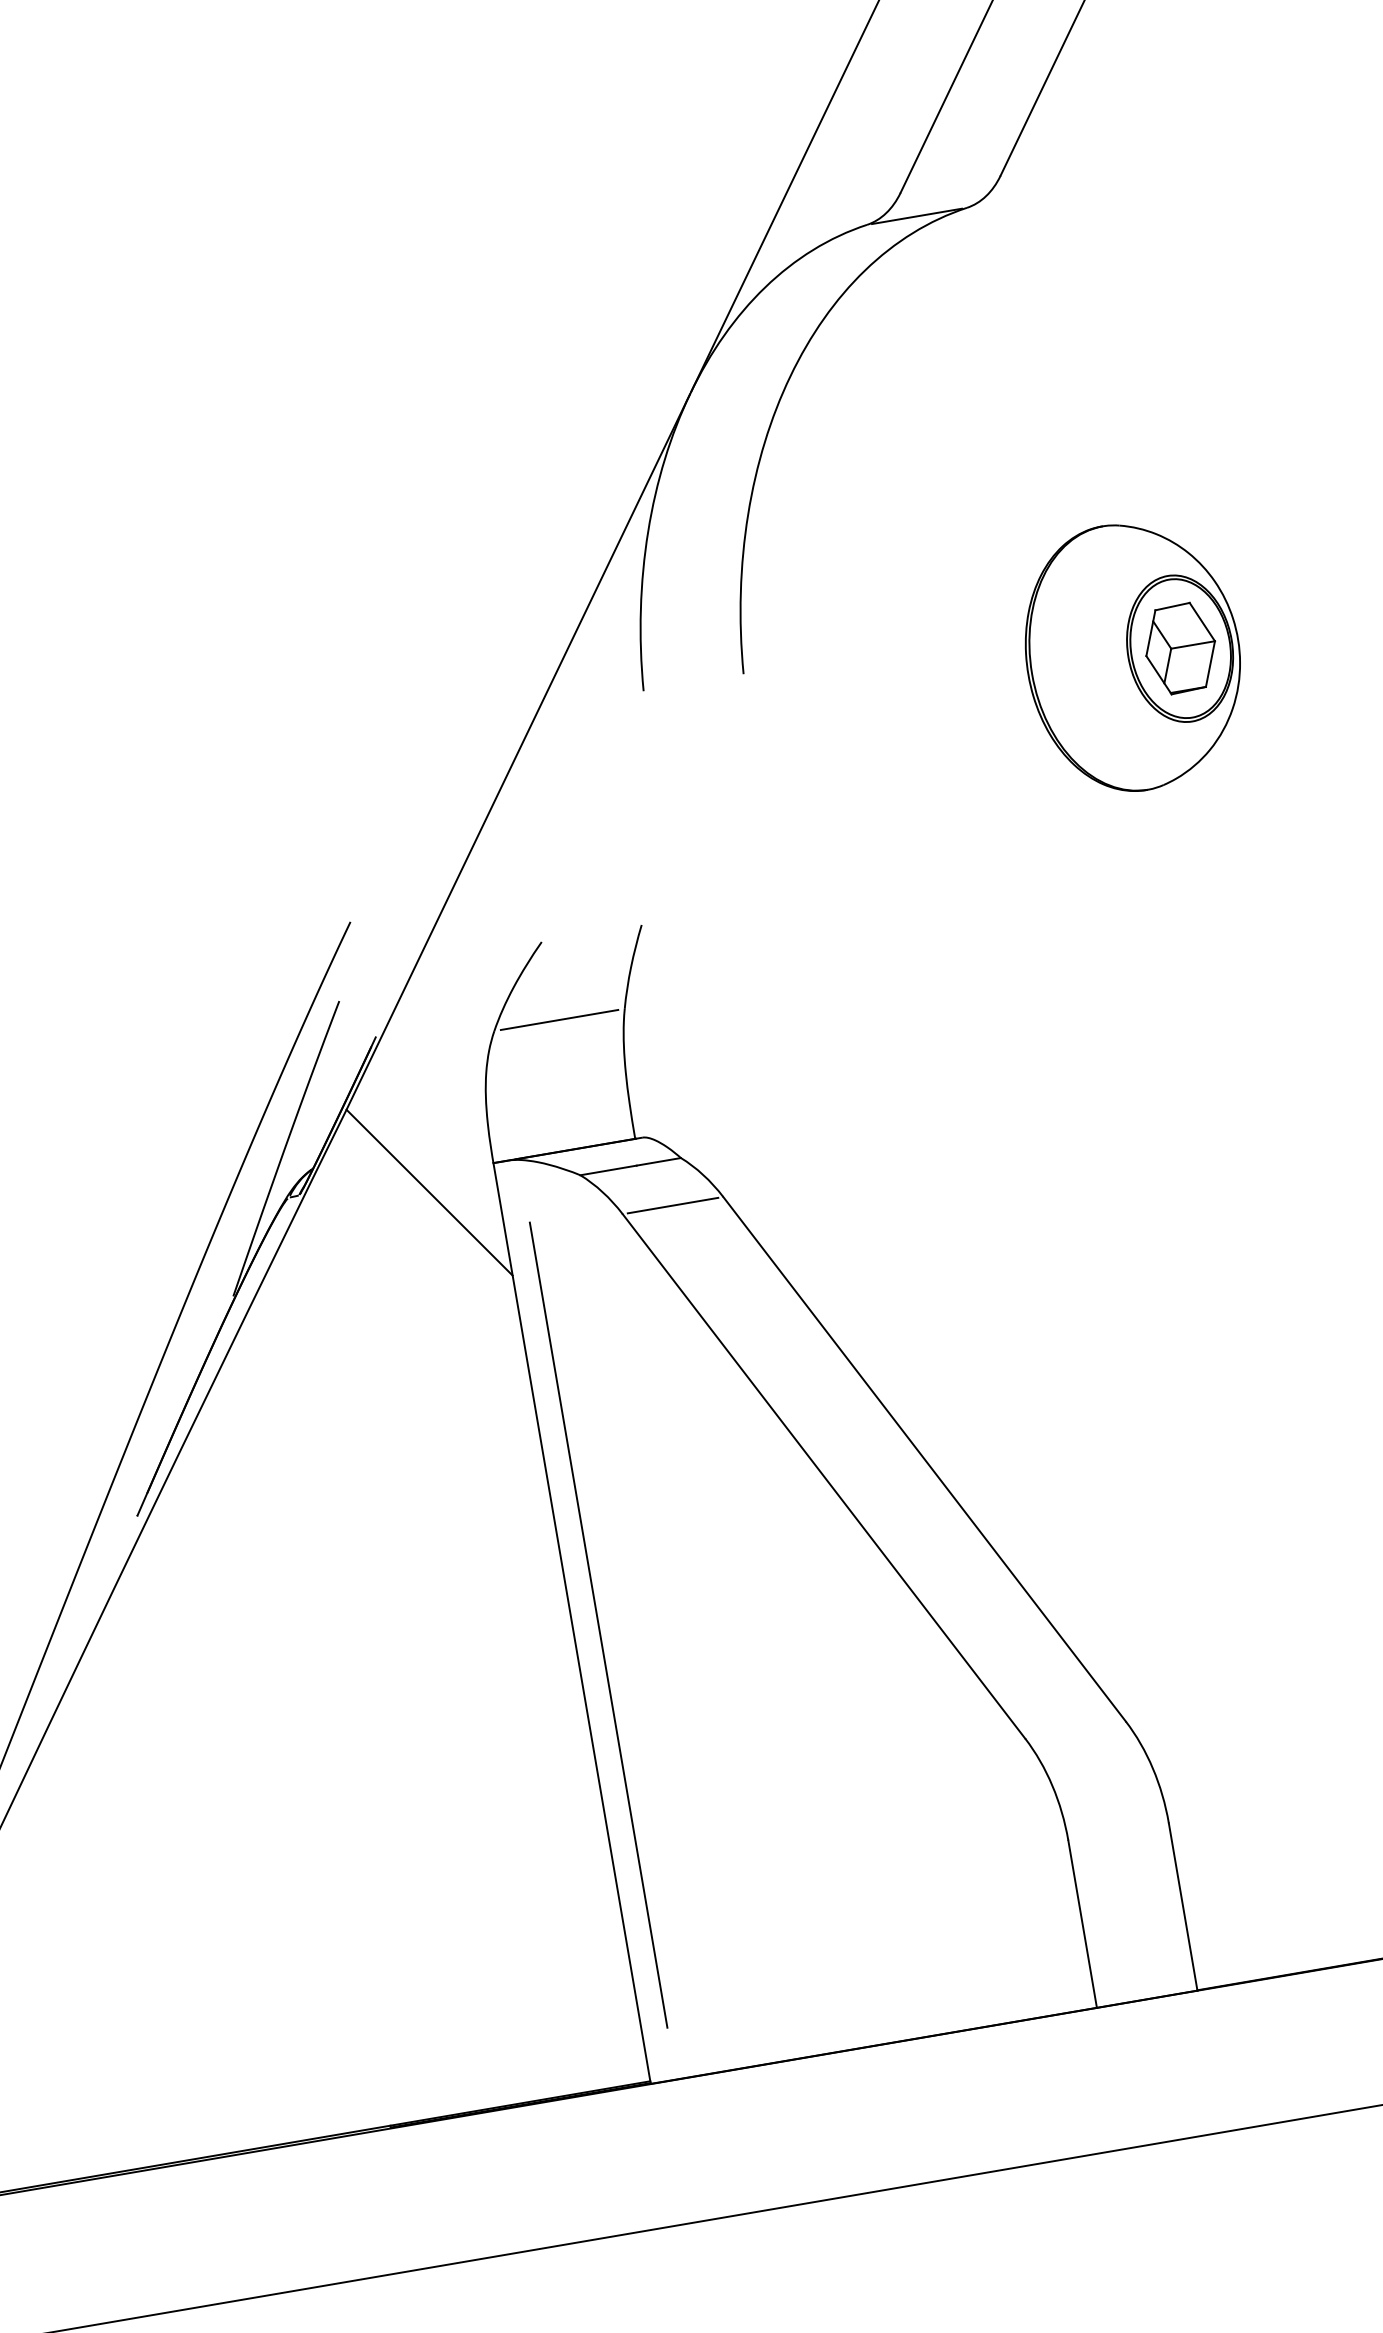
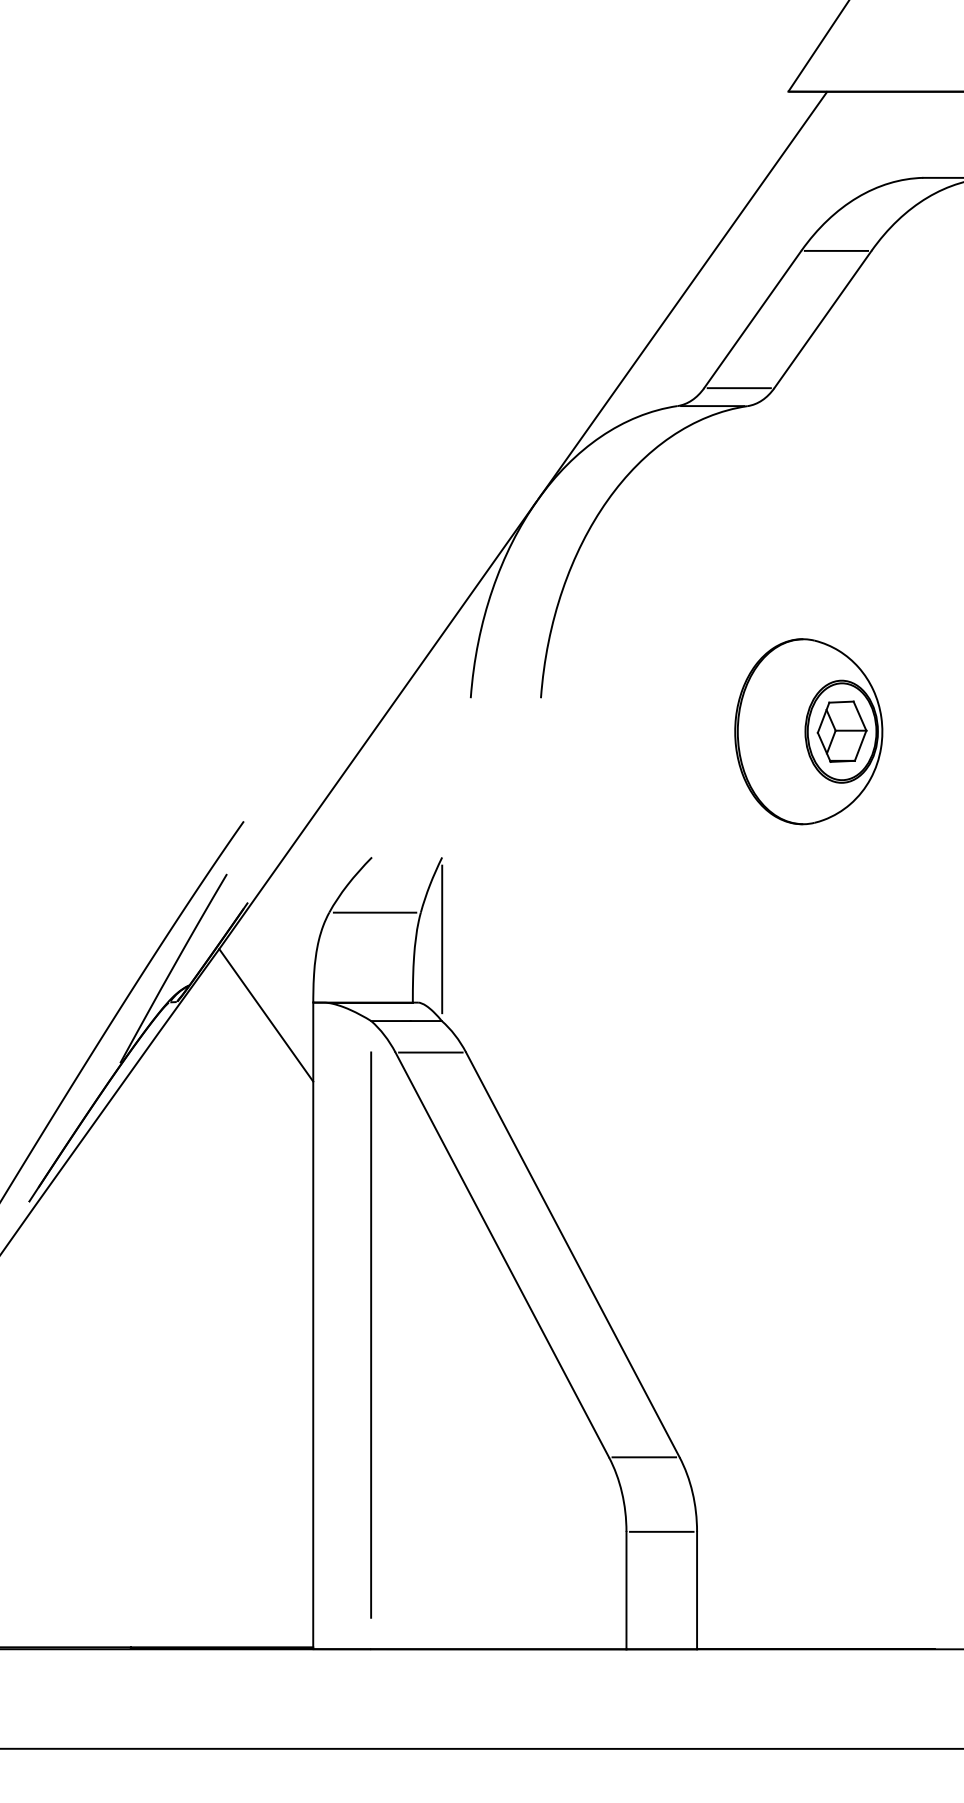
line: (949, 185) -> (738, 388), added
line: (662, 1041) -> (442, 939), added
line: (598, 1624) -> (371, 1334), moved
line: (1075, 1730) -> (644, 1457), added
line: (1118, 1831) -> (661, 1531), added

